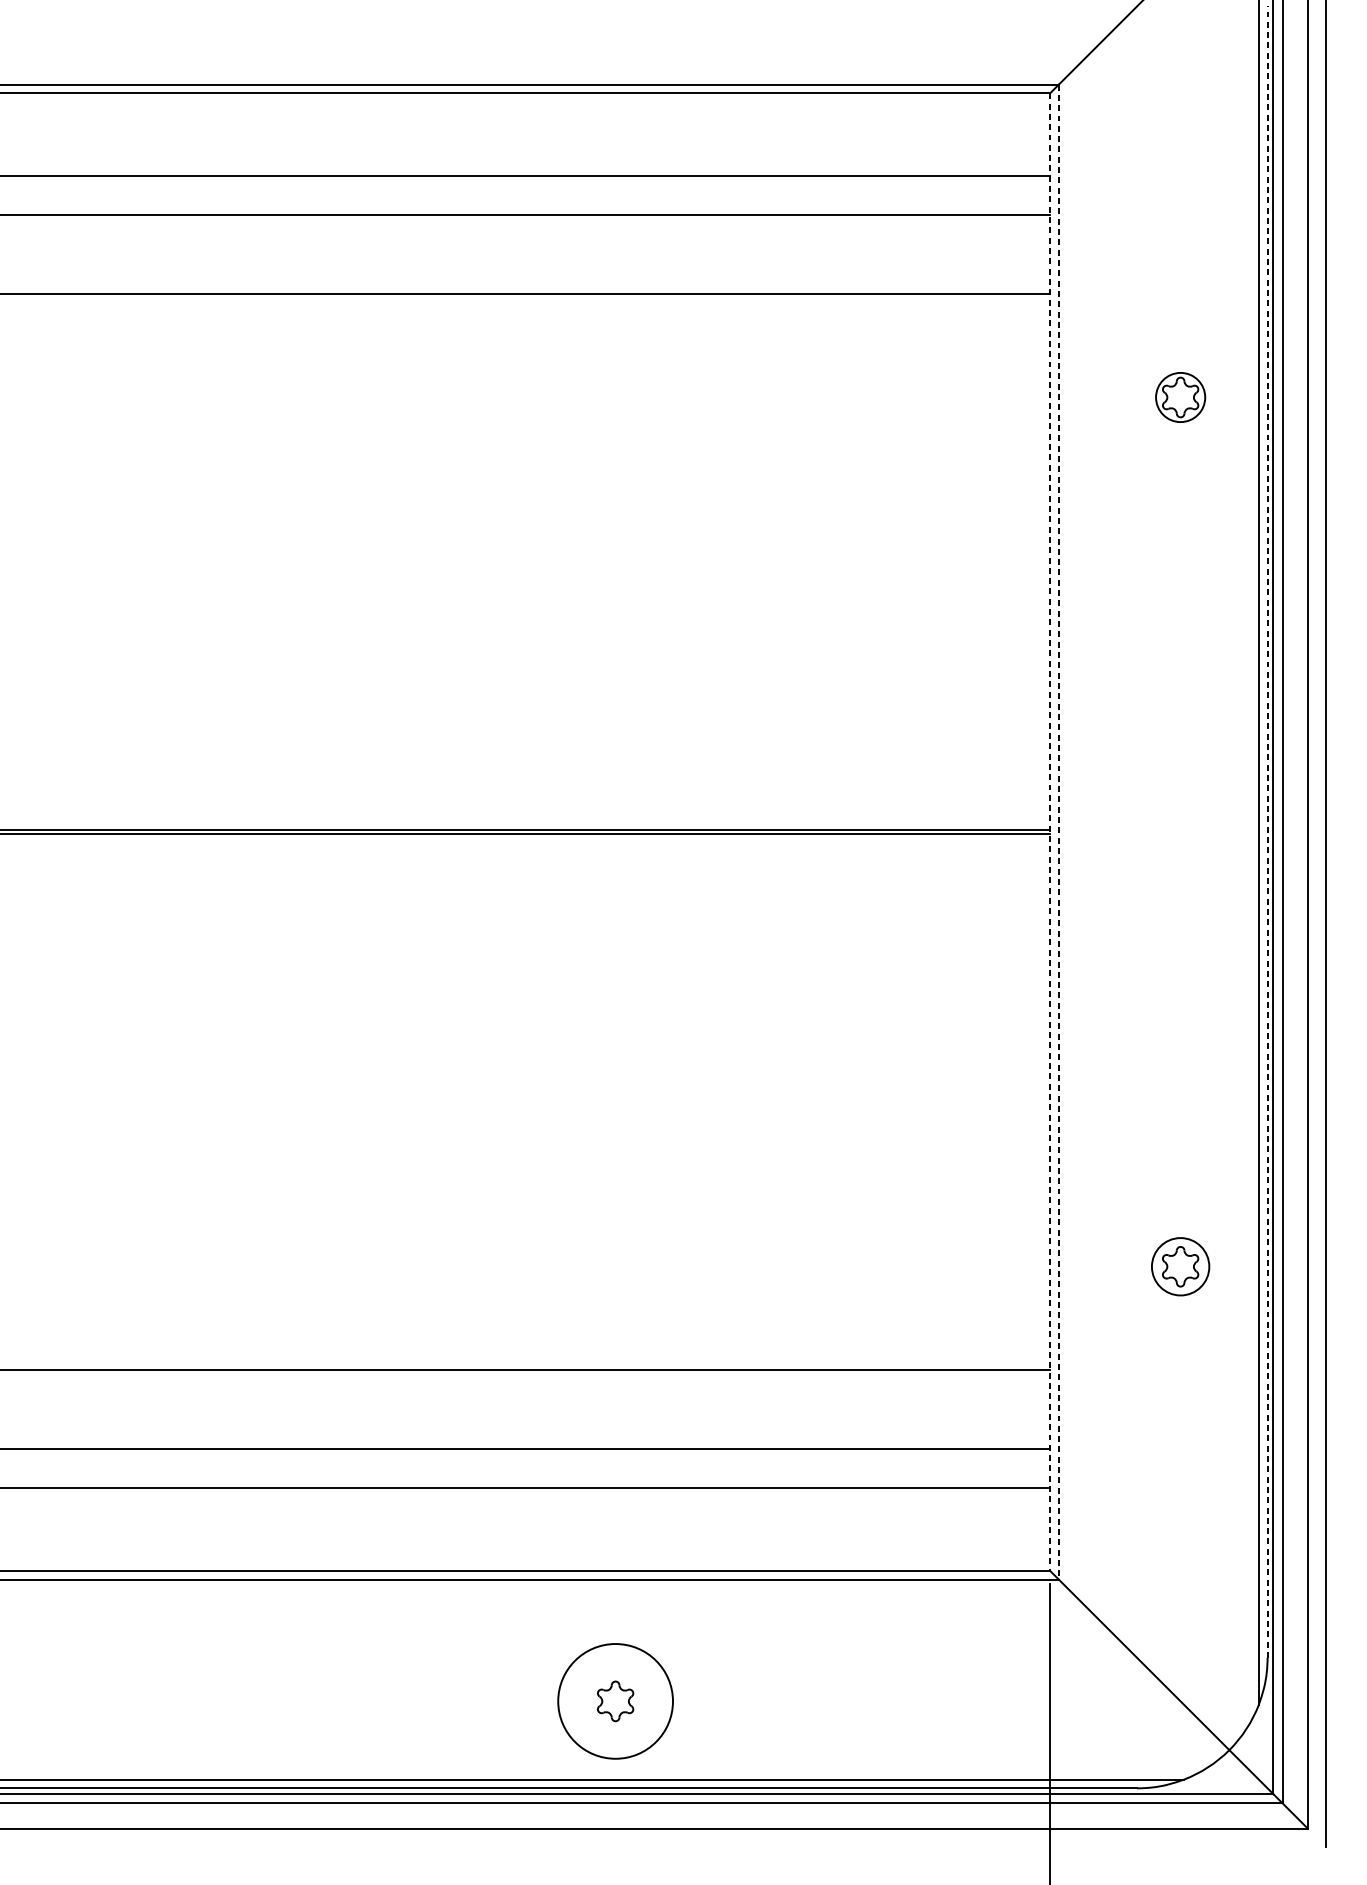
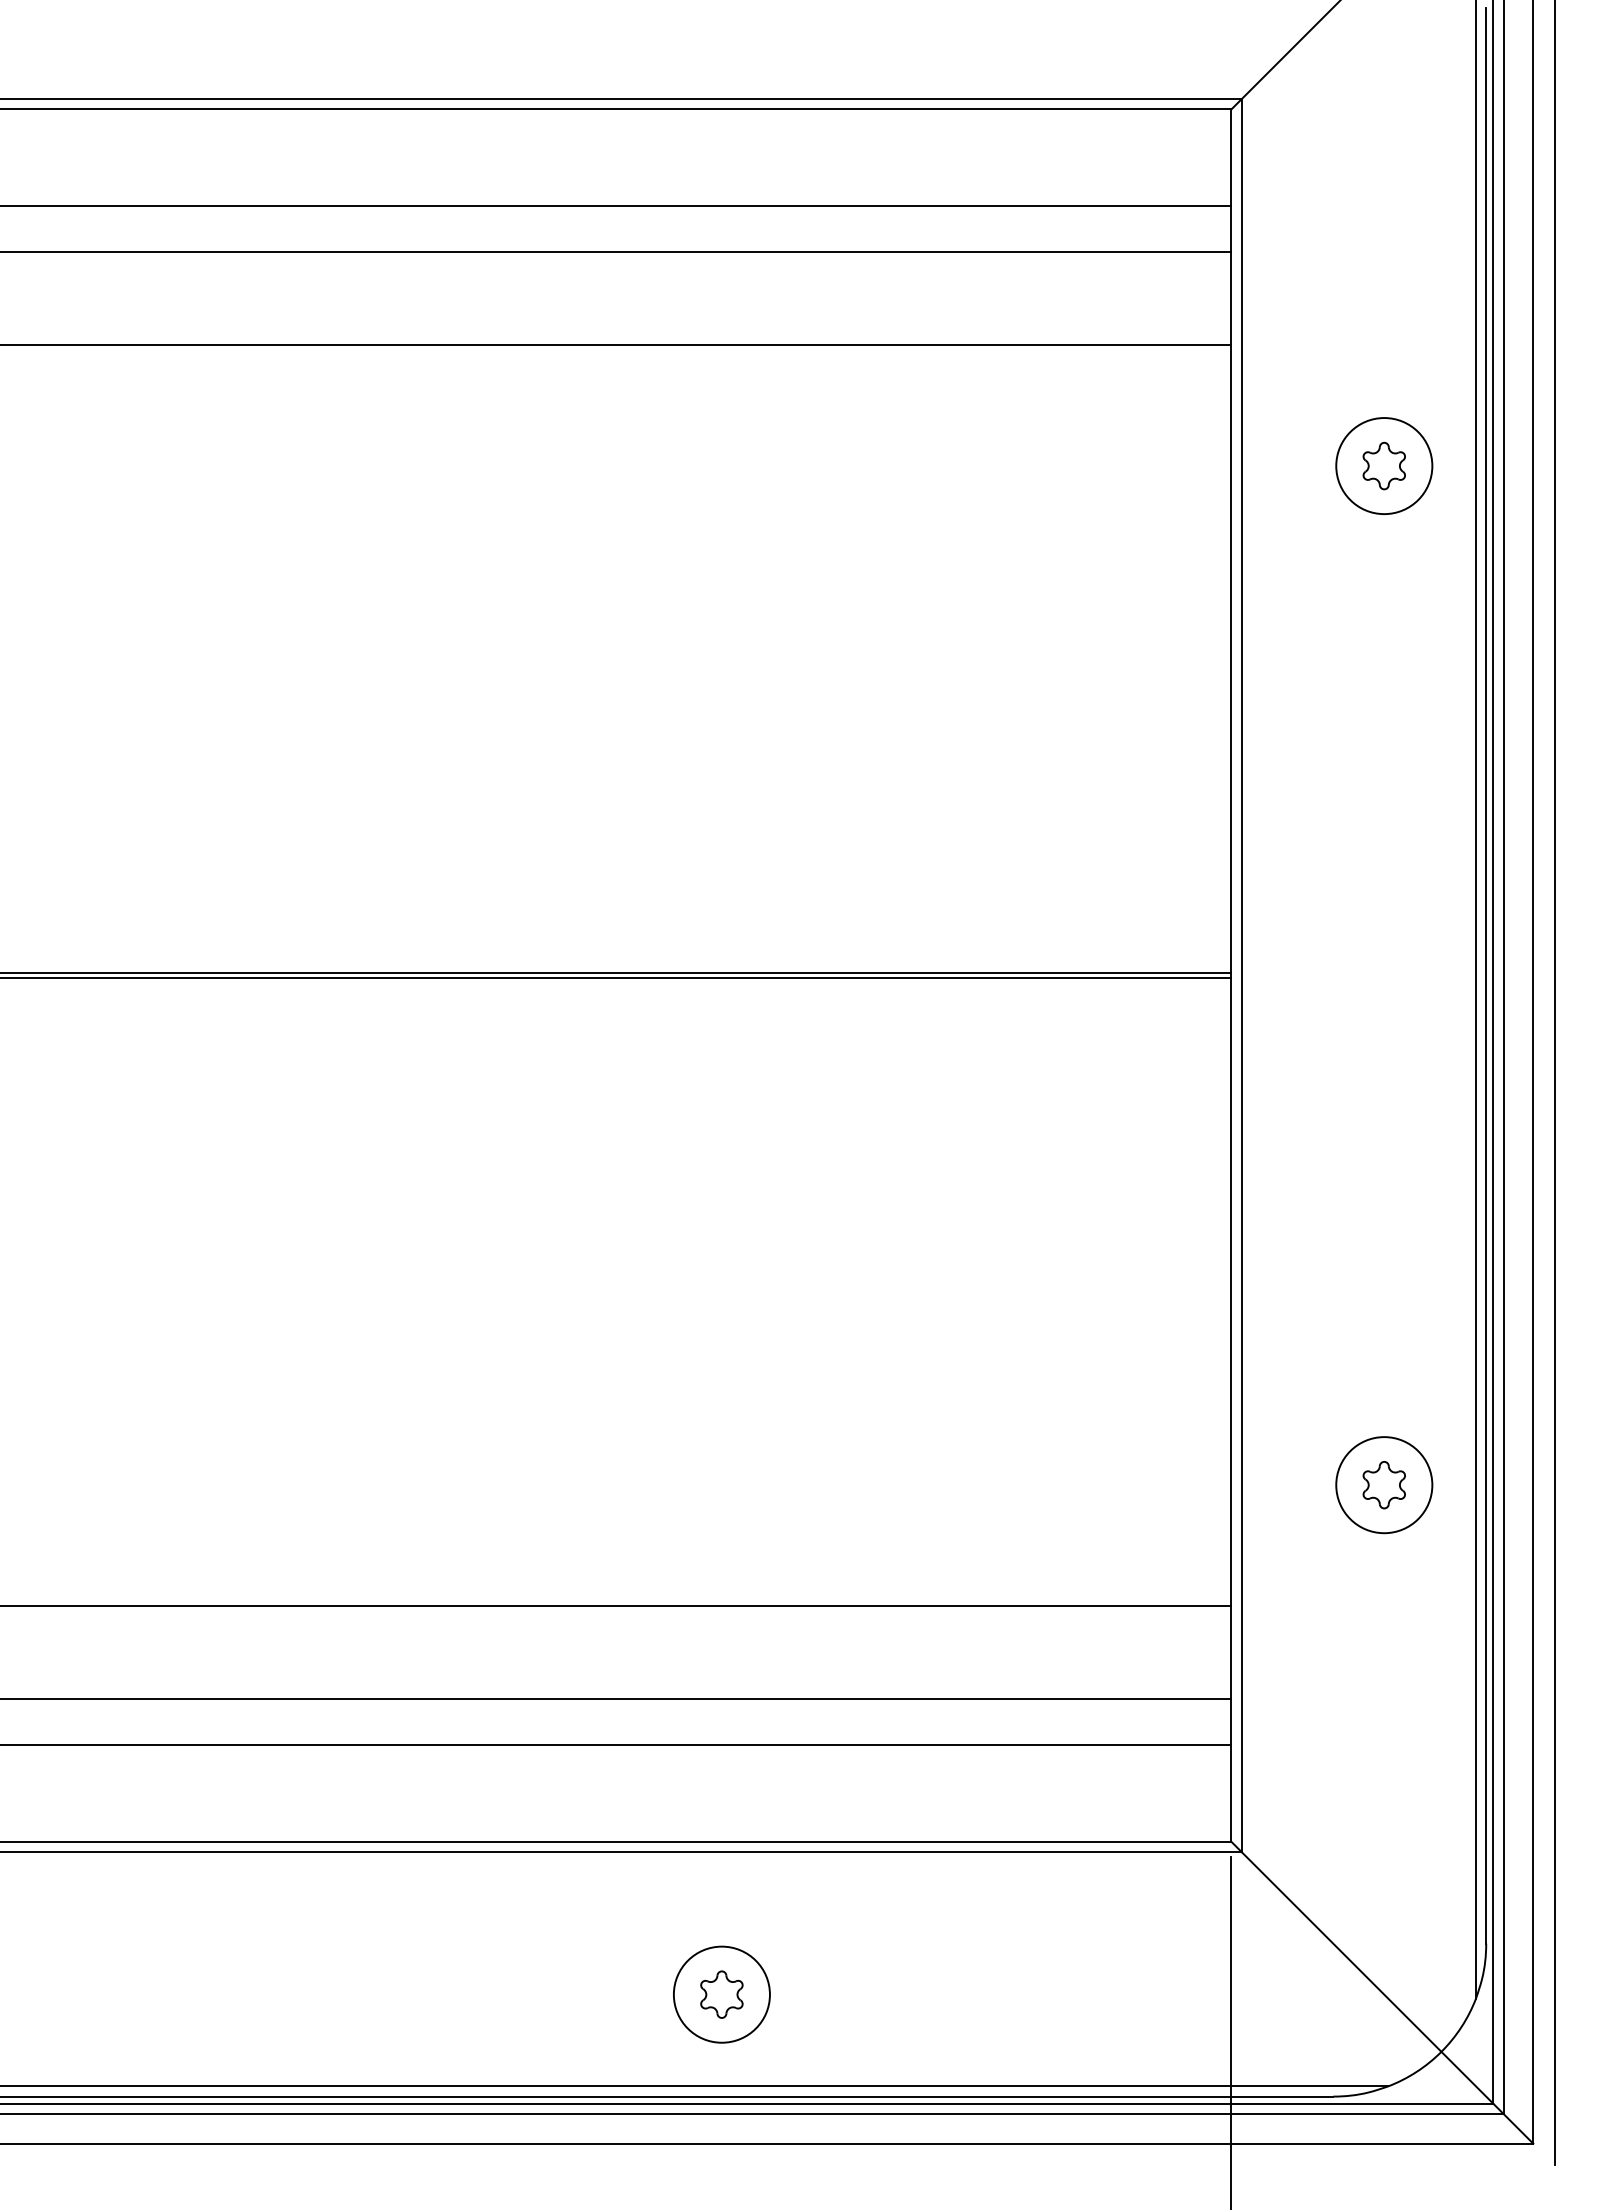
circle: (1180, 397) -> (1384, 466), size x1.67
line: (1050, 832) -> (1231, 976), dashed -> solid
line: (1058, 832) -> (1241, 976), dashed -> solid
line: (1267, 832) -> (1486, 975), dashed -> solid
circle: (1180, 1267) -> (1384, 1485), size x1.43
circle: (615, 1701) -> (721, 1994), size x0.71

